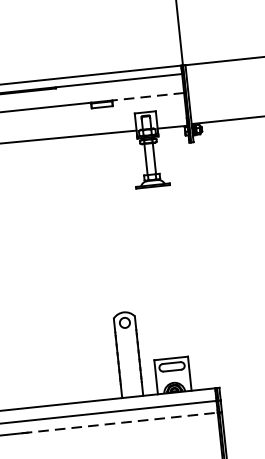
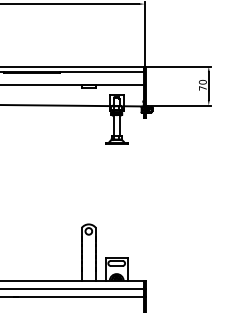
line: (147, 96) -> (119, 84), dashed -> solid
line: (119, 422) -> (78, 296), dashed -> solid

